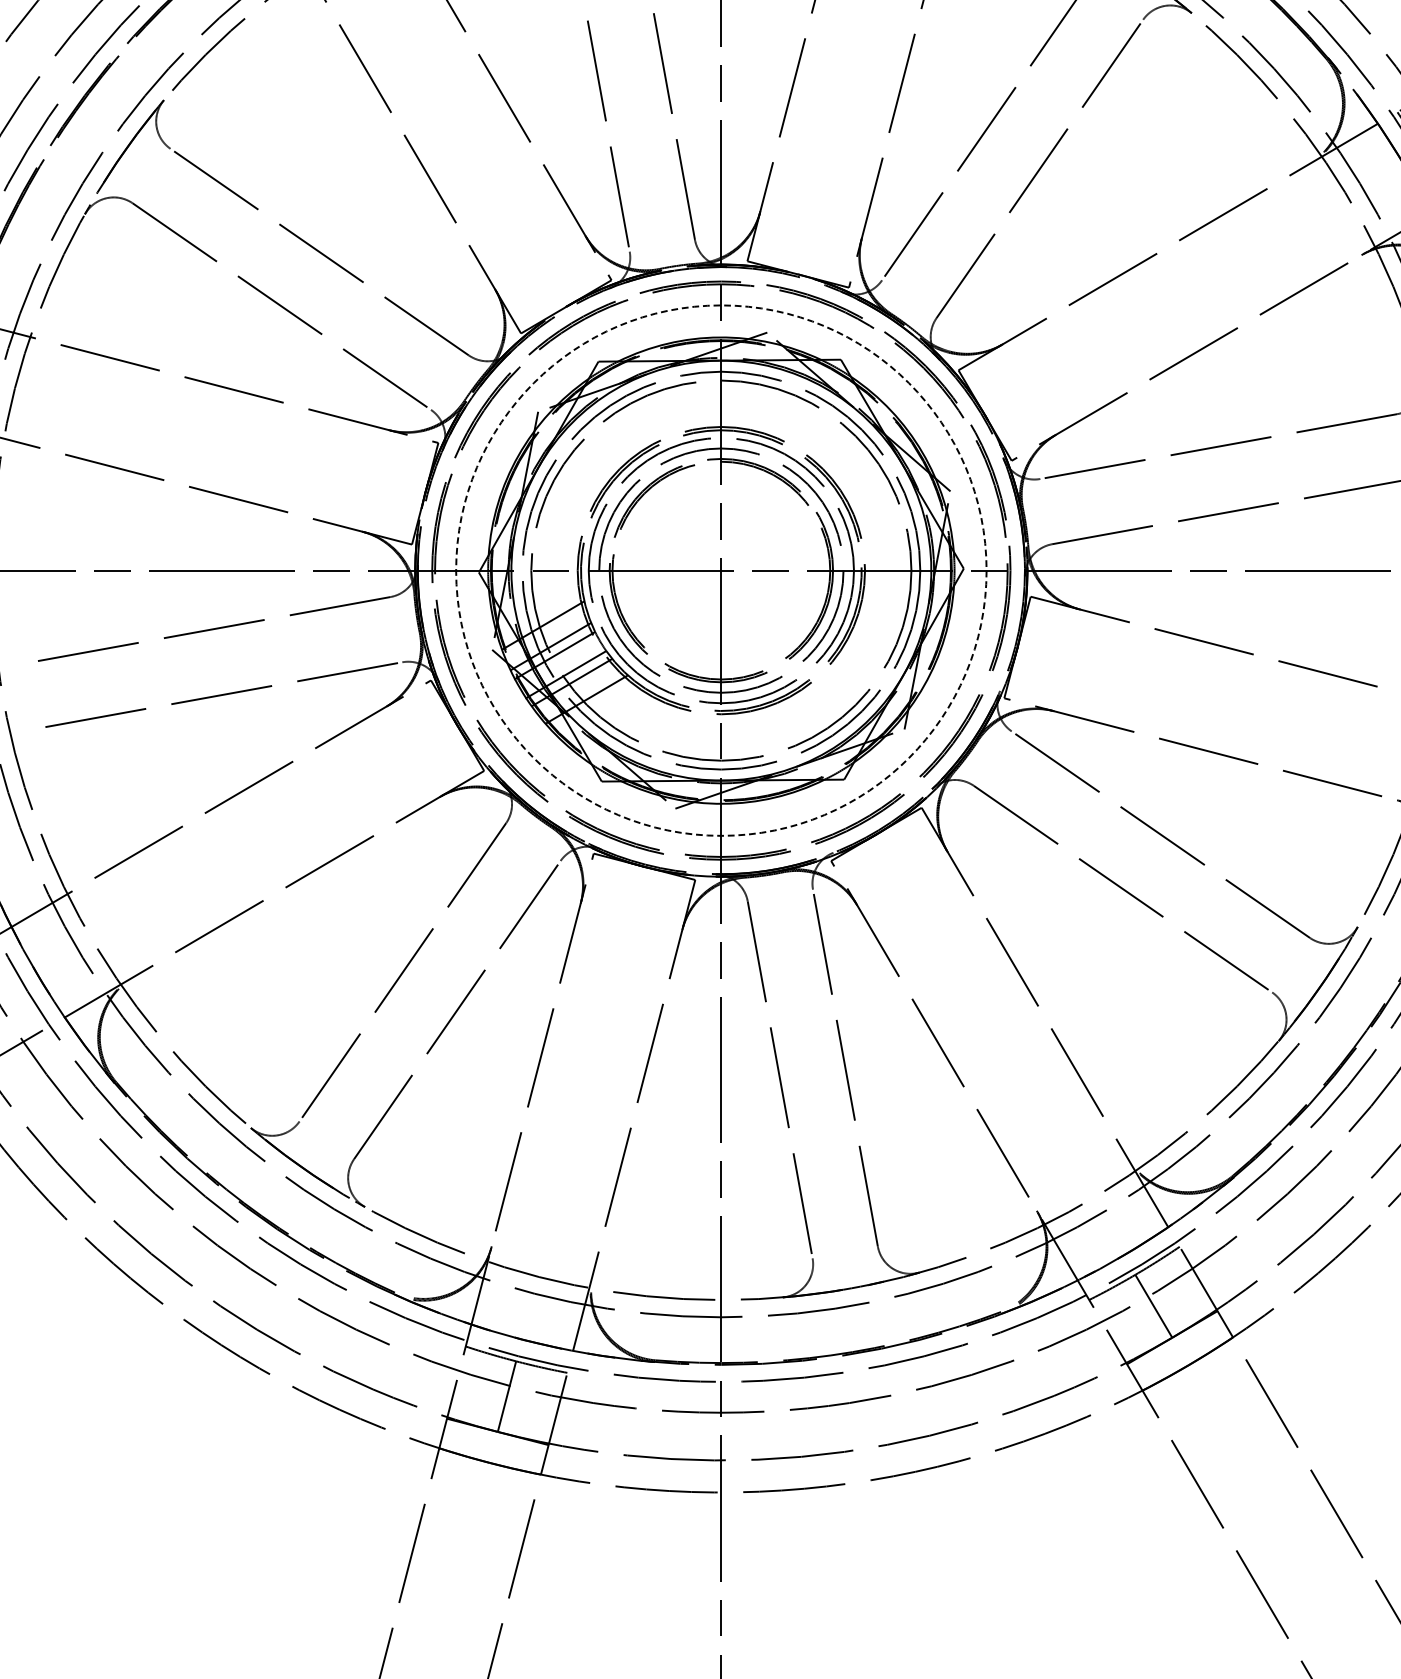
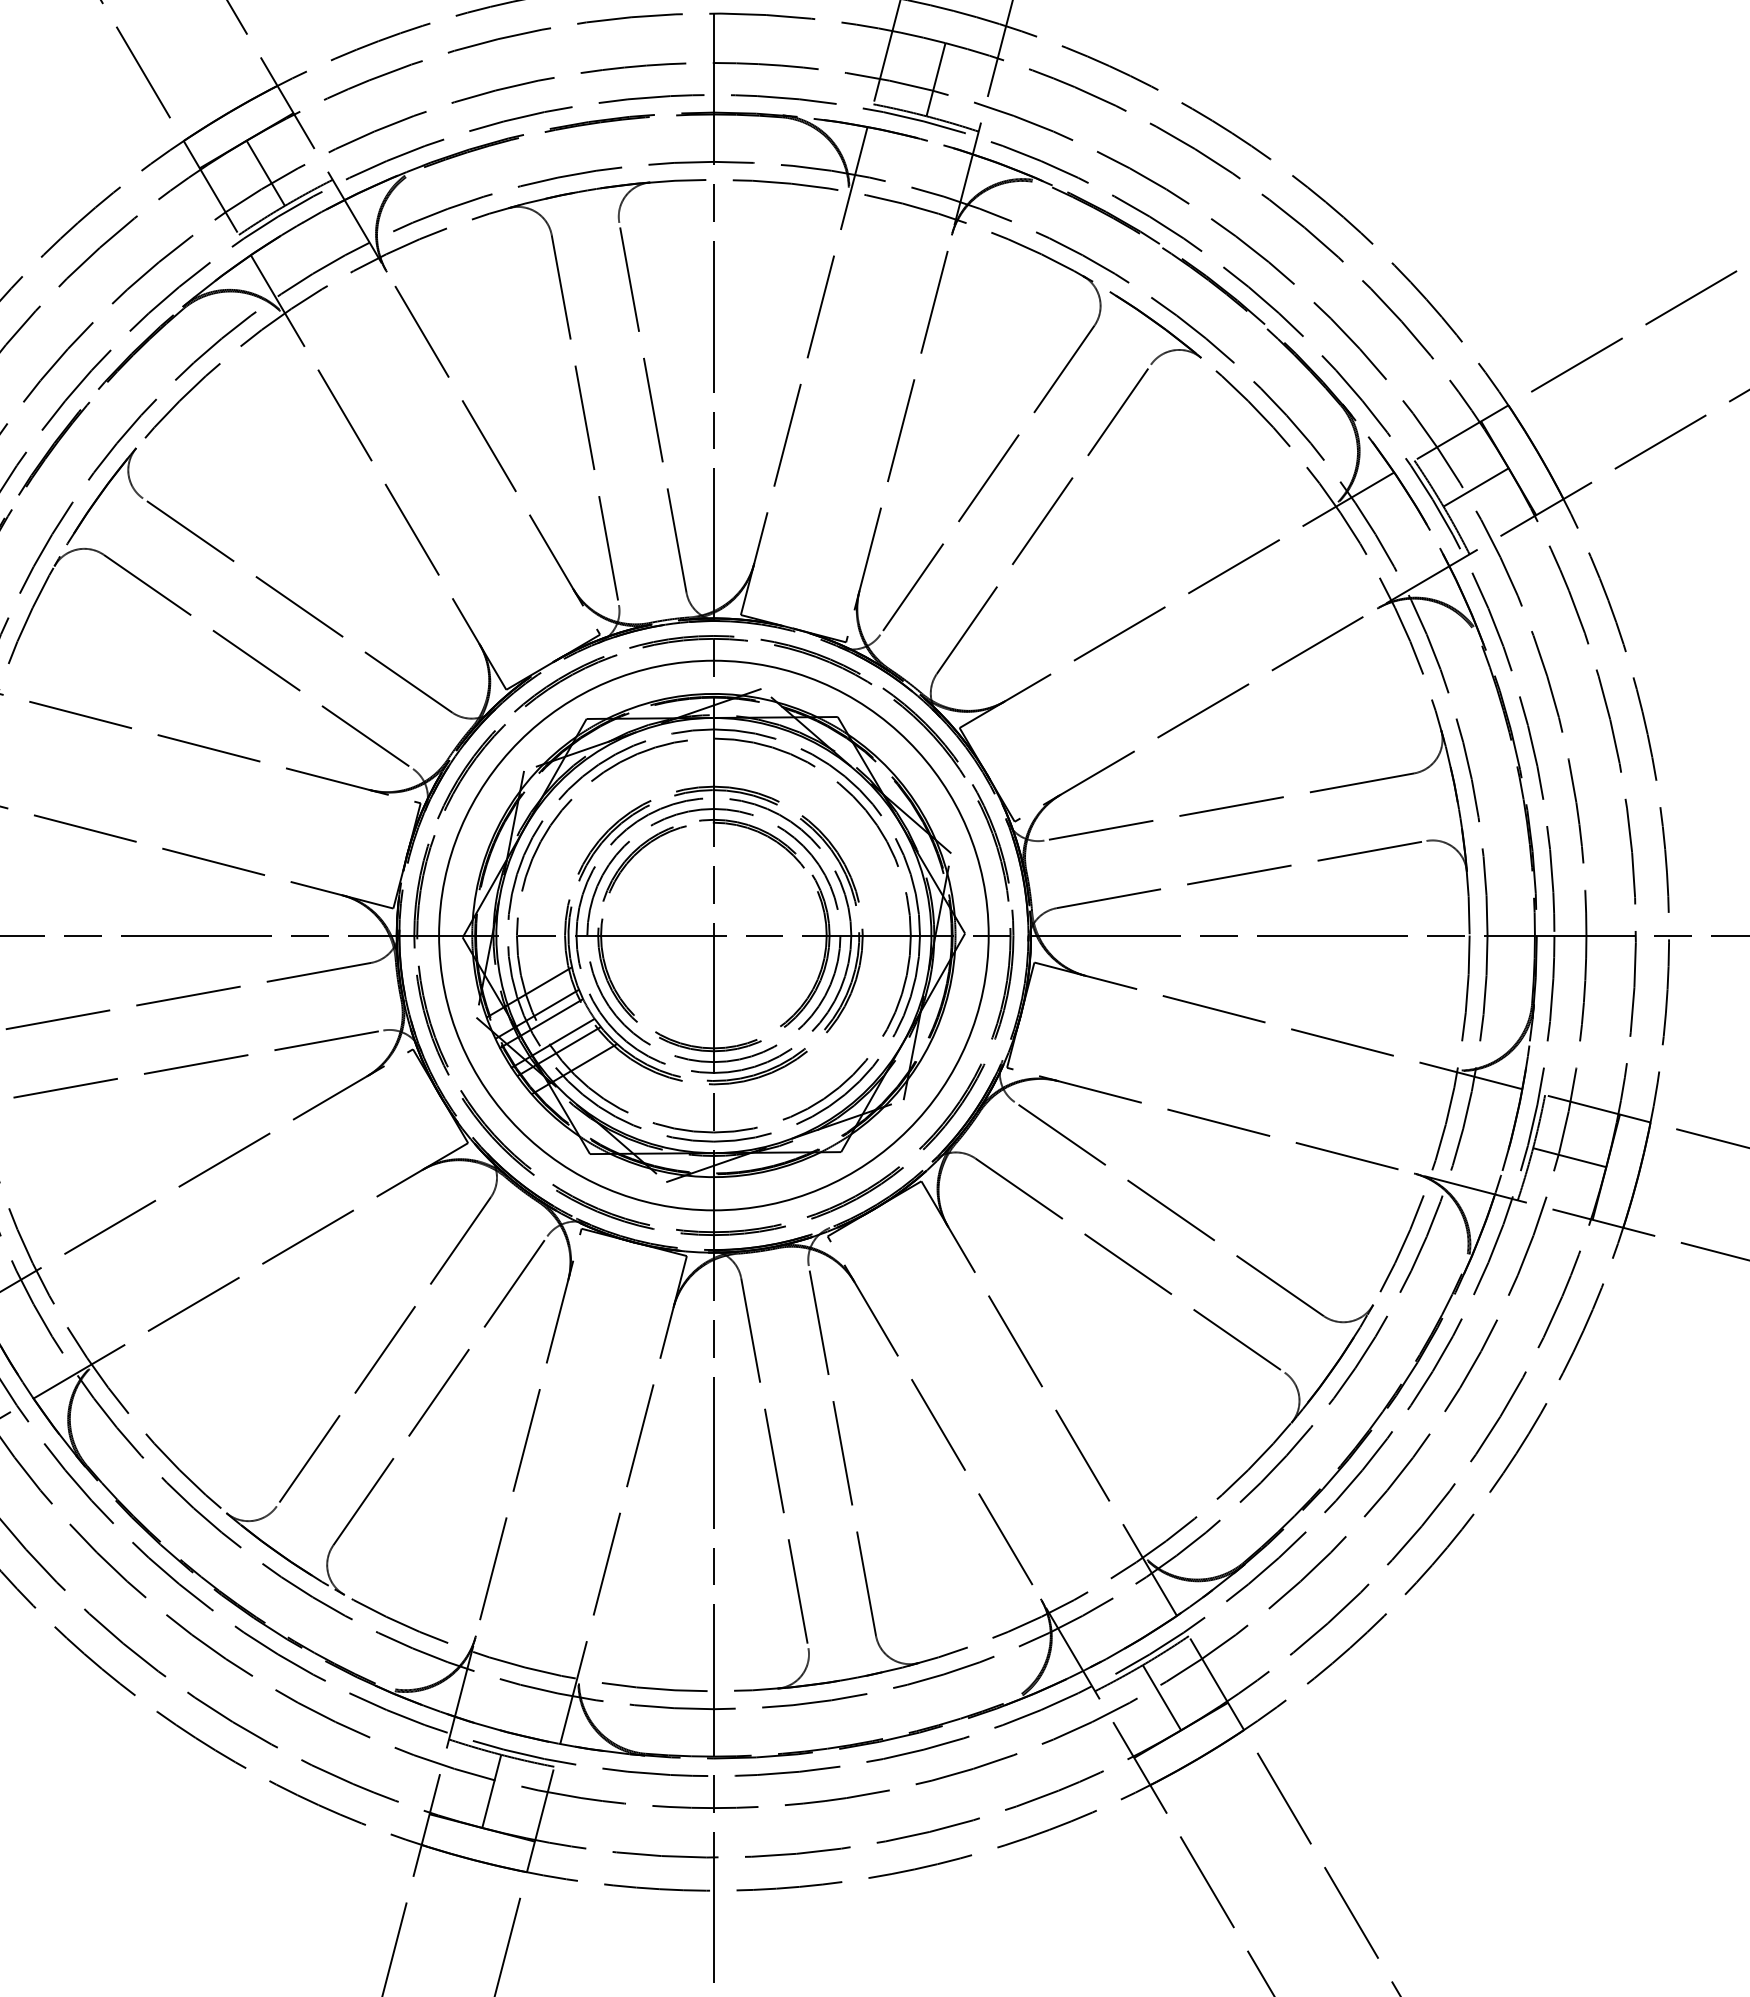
circle: (720, 570) -> (713, 935), dashed -> solid

